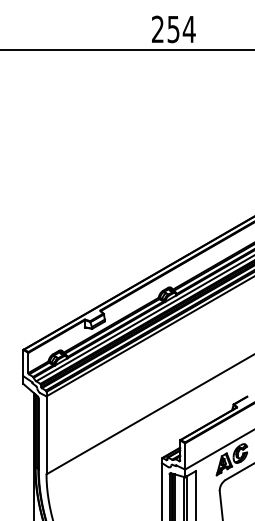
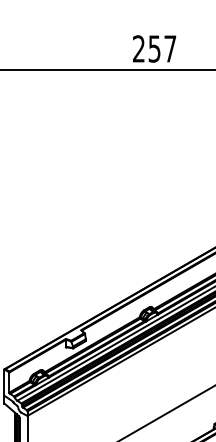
text: (188, 29) -> (169, 49), 254 -> 257

